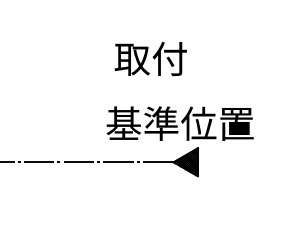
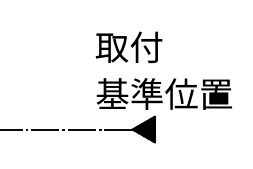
text: (150, 58) -> (128, 46), moved
text: (179, 123) -> (163, 93), moved

